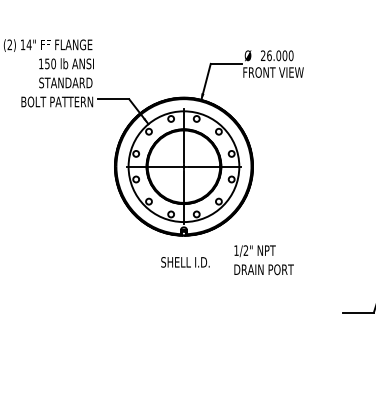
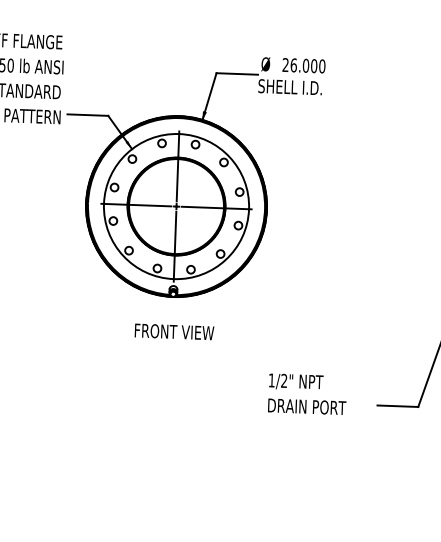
text: (273, 72) -> (298, 87), FRONT VIEW -> SHELL I.D.
text: (263, 260) -> (306, 394), moved
text: (185, 262) -> (173, 332), SHELL I.D. -> FRONT VIEW

